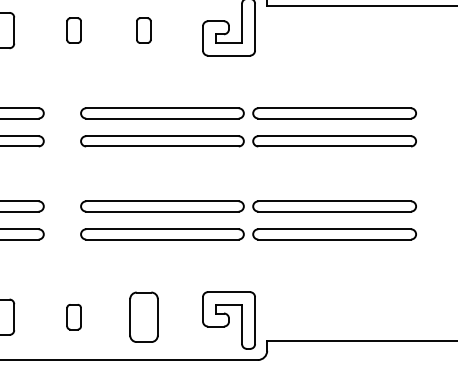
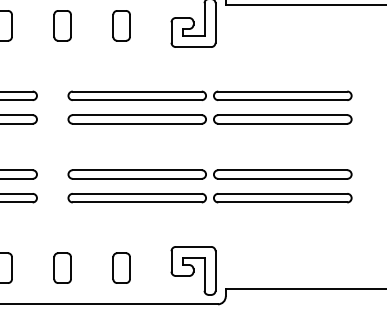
part: (74, 30) -> (62, 25), size x1.43
part: (143, 30) -> (121, 25), size x1.43
part: (74, 316) -> (62, 267), size x1.43
part: (143, 316) -> (121, 267), size x0.71

